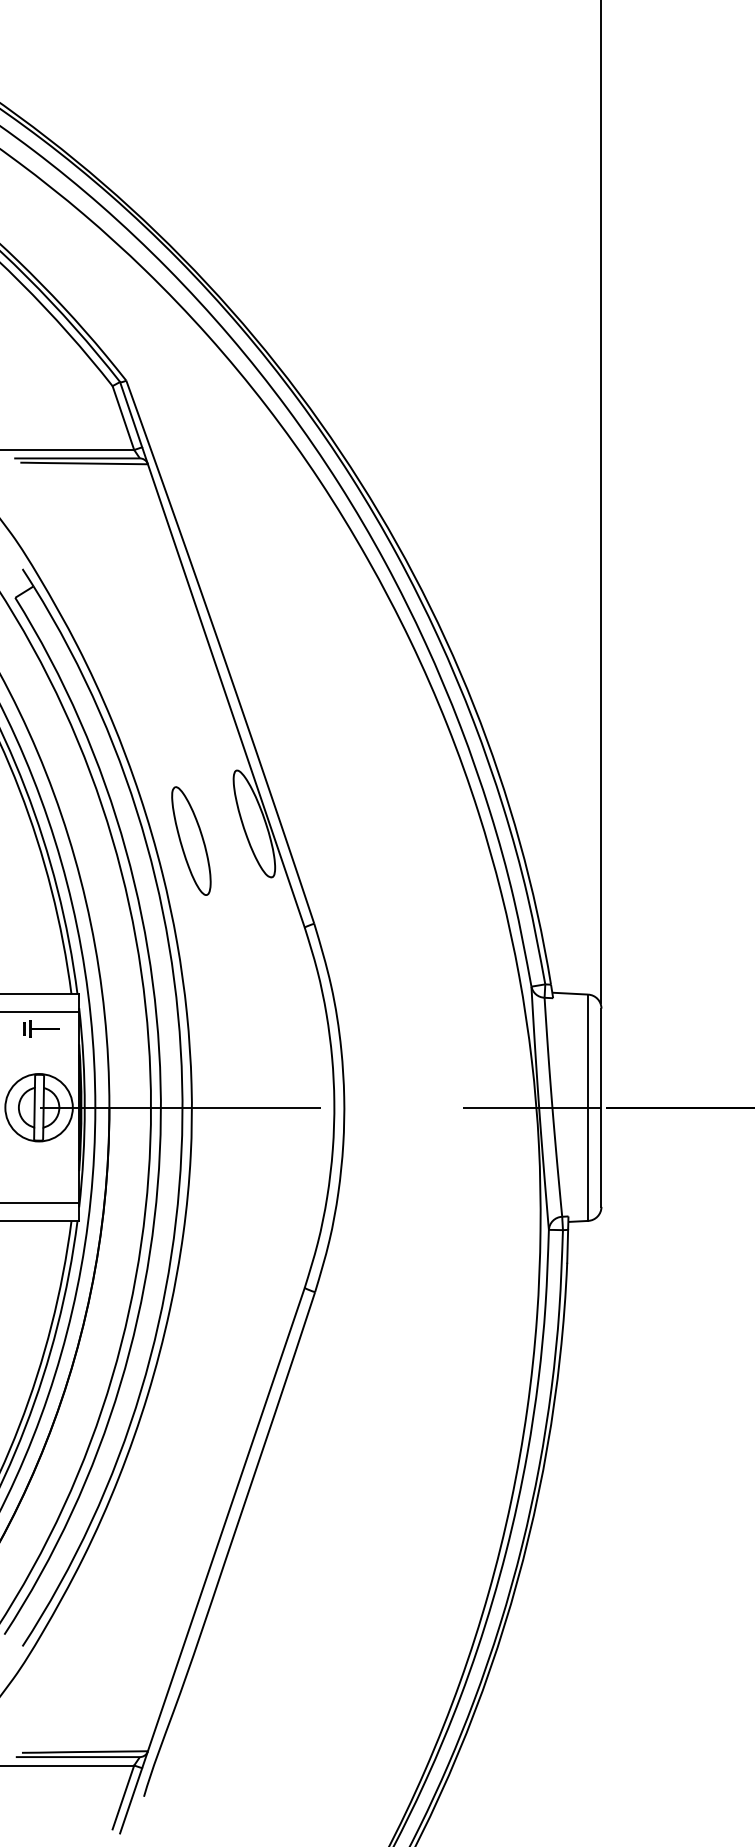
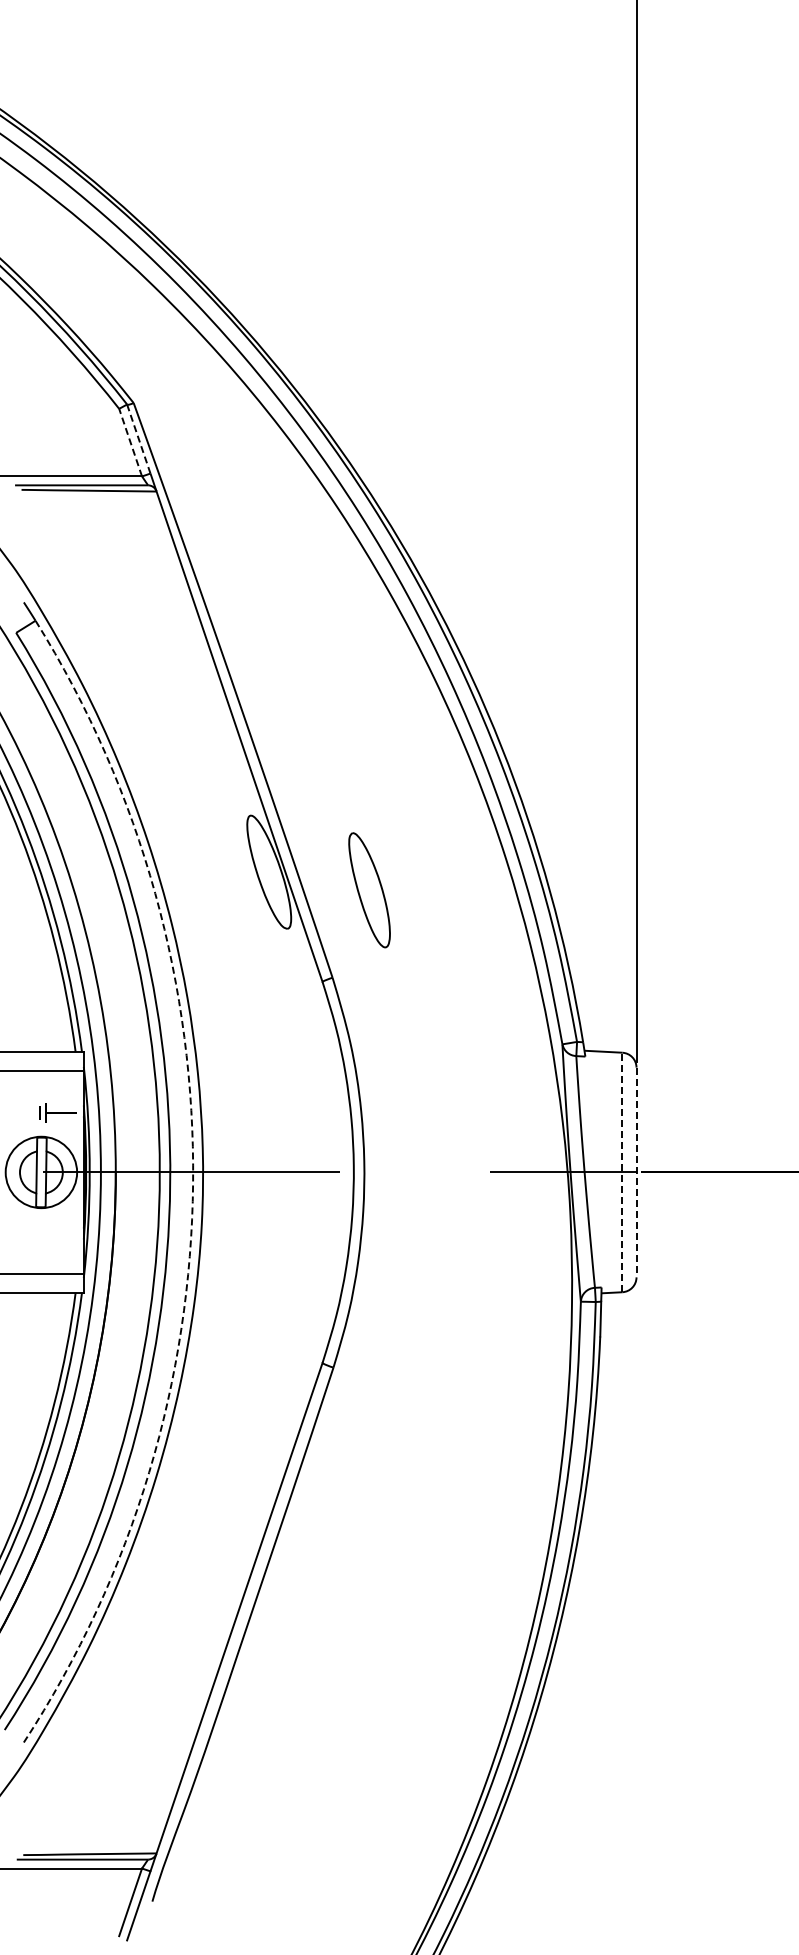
line: (130, 415) -> (138, 439), solid -> dashed
line: (123, 417) -> (130, 442), solid -> dashed
part: (191, 841) -> (369, 890), moved
part: (41, 1028) -> (57, 1112), moved
line: (588, 1107) -> (622, 1172), solid -> dashed
line: (601, 1107) -> (636, 1172), solid -> dashed
arc: (182, 1118) -> (193, 1183), solid -> dashed

